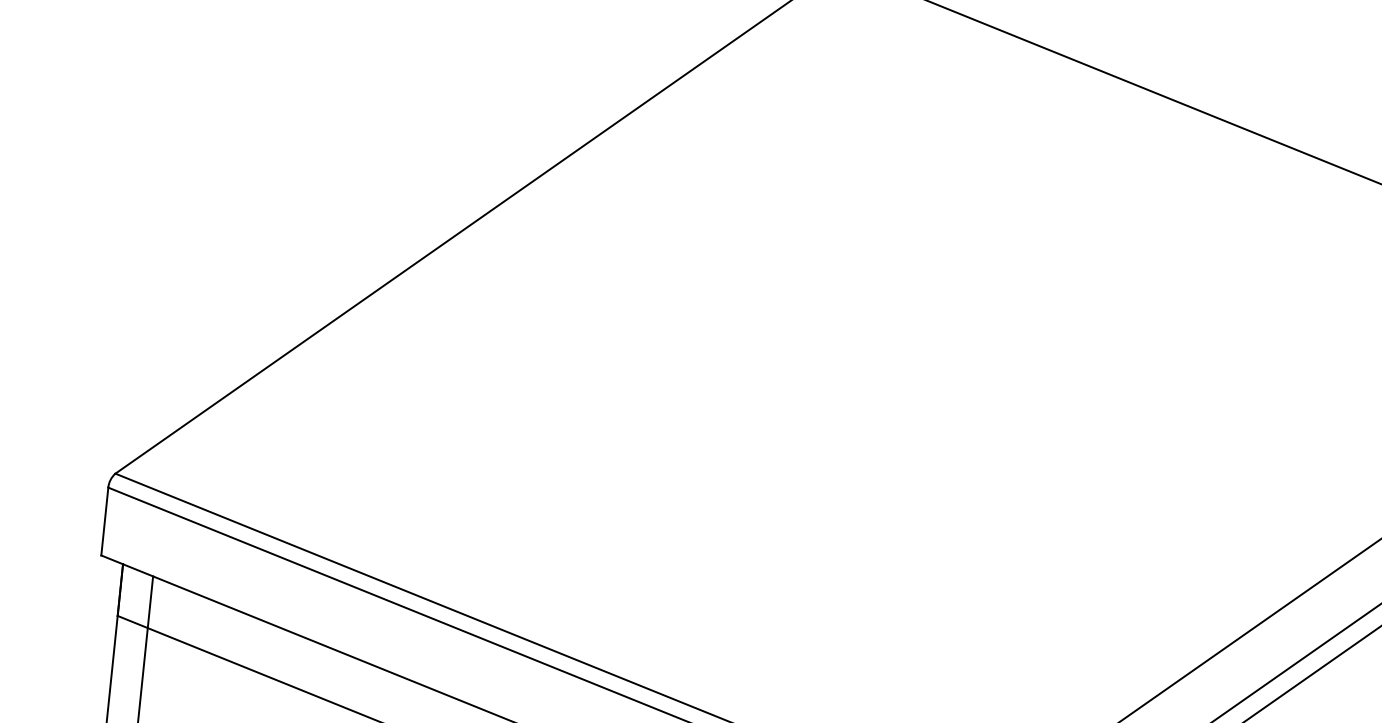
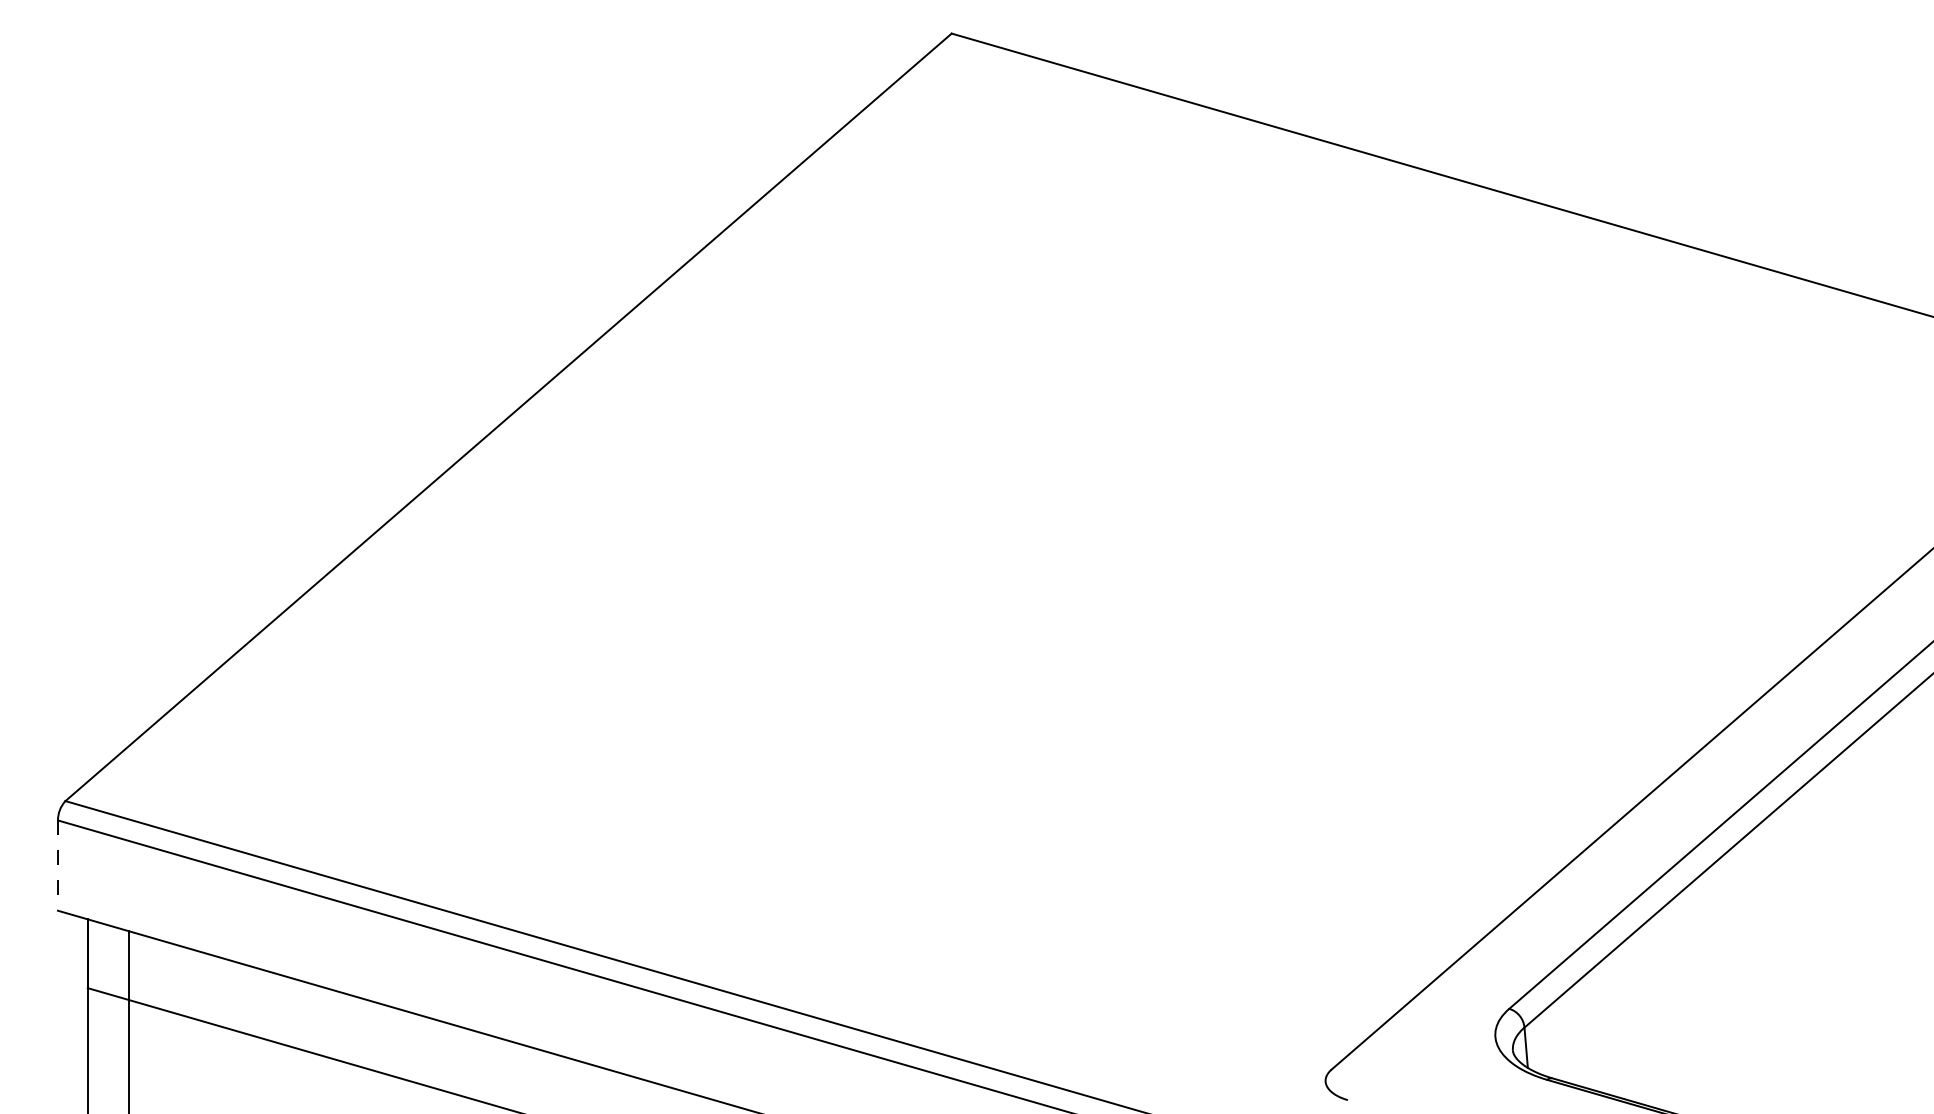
line: (105, 522) -> (58, 866), solid -> dashed

